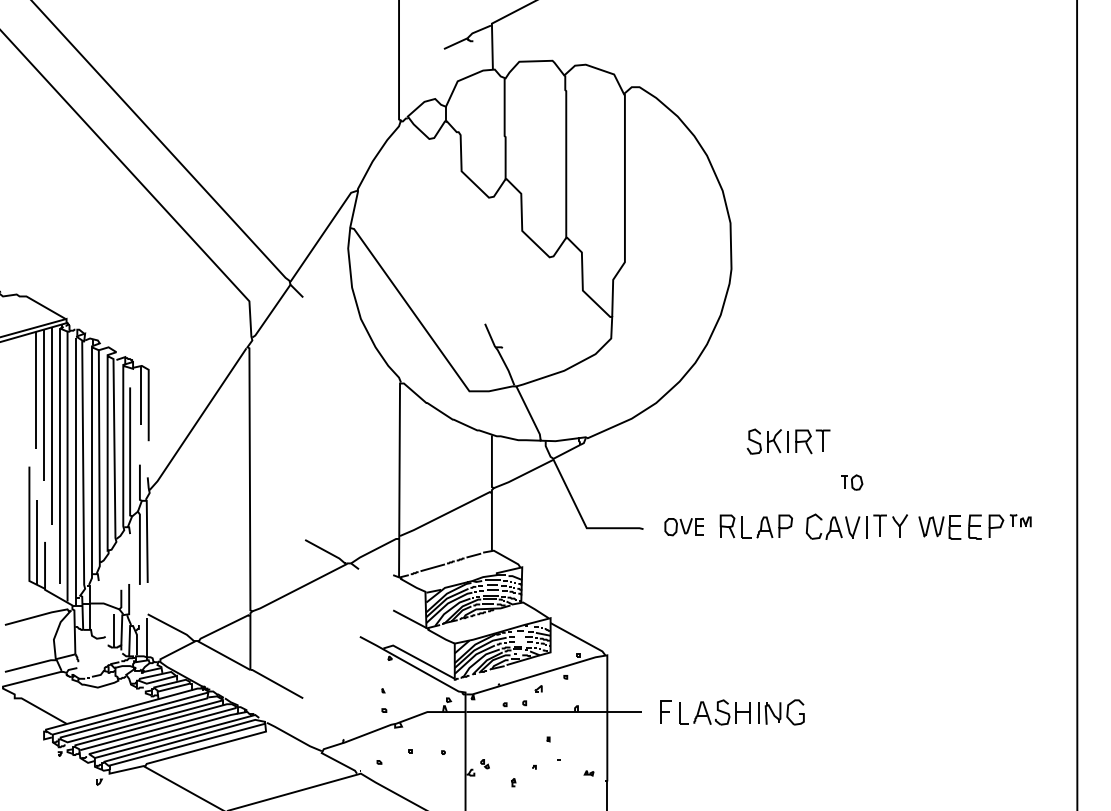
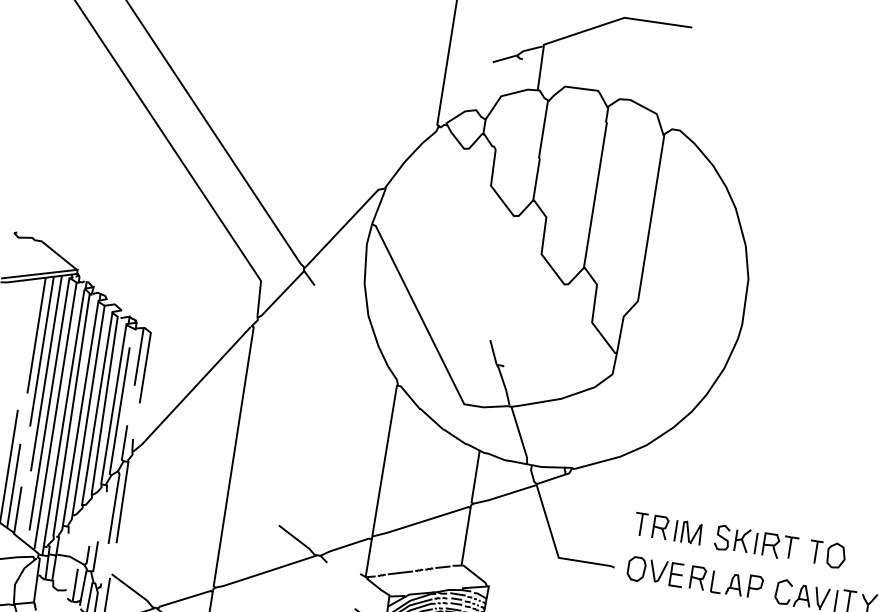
part: (788, 441) -> (756, 542), moved
part: (690, 482) -> (668, 528), added
part: (851, 482) -> (827, 554), size x1.67
part: (684, 526) -> (655, 571), size x1.43

